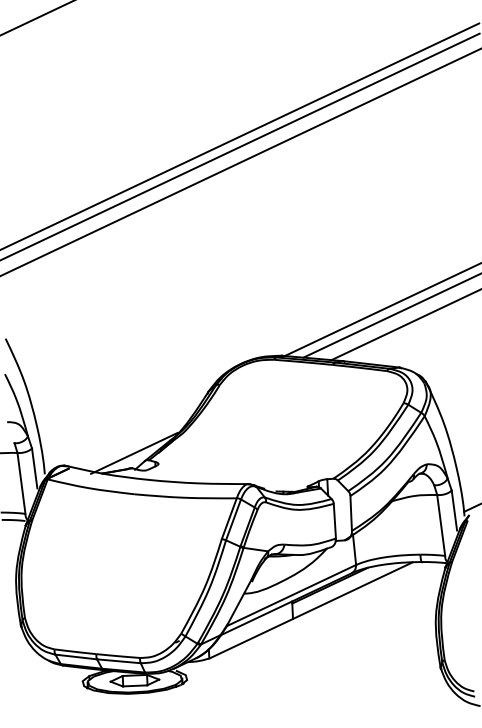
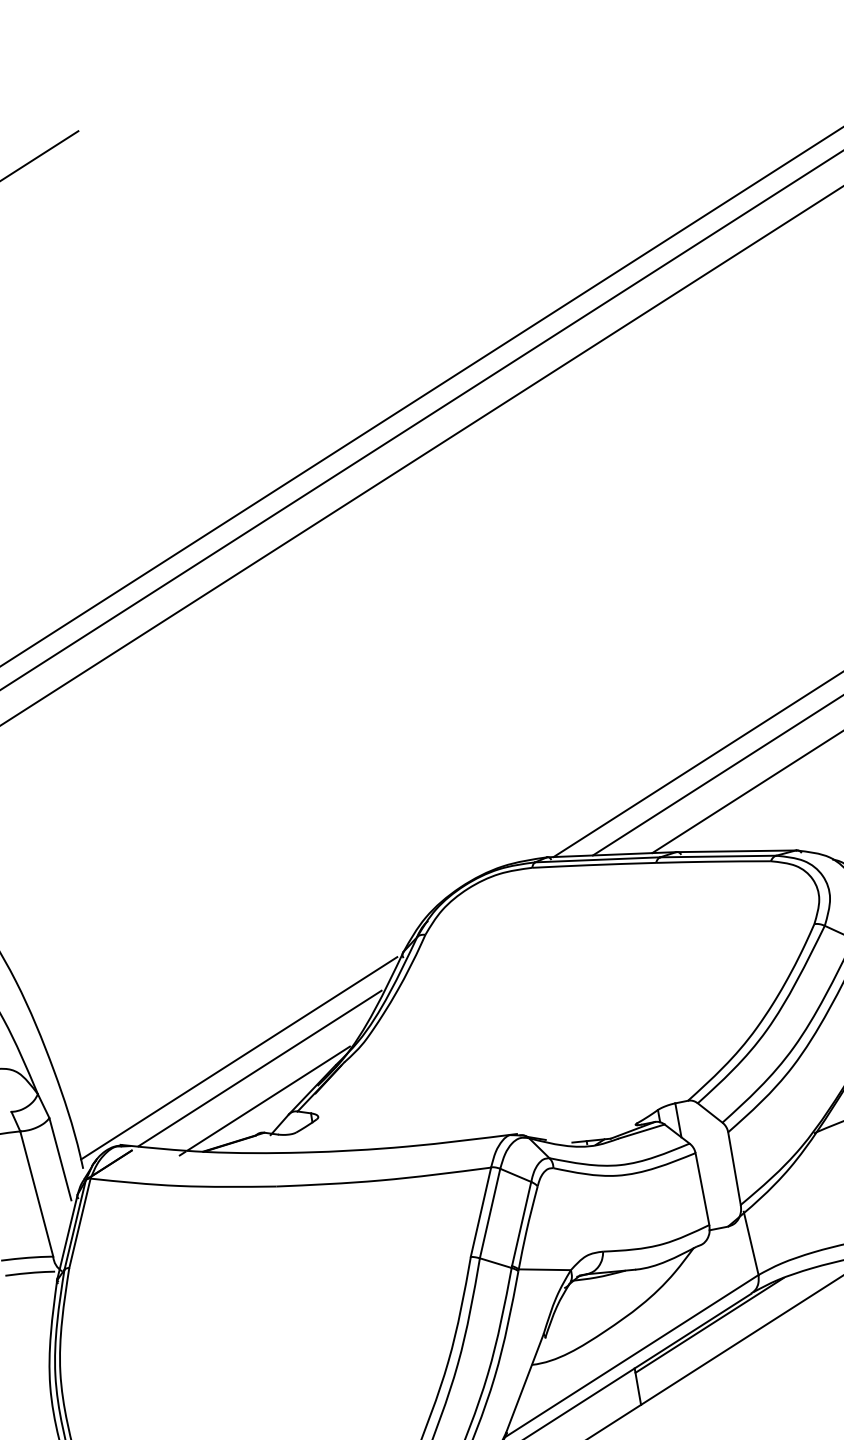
line: (124, 431) -> (238, 1057), added
line: (133, 437) -> (258, 1068), added

